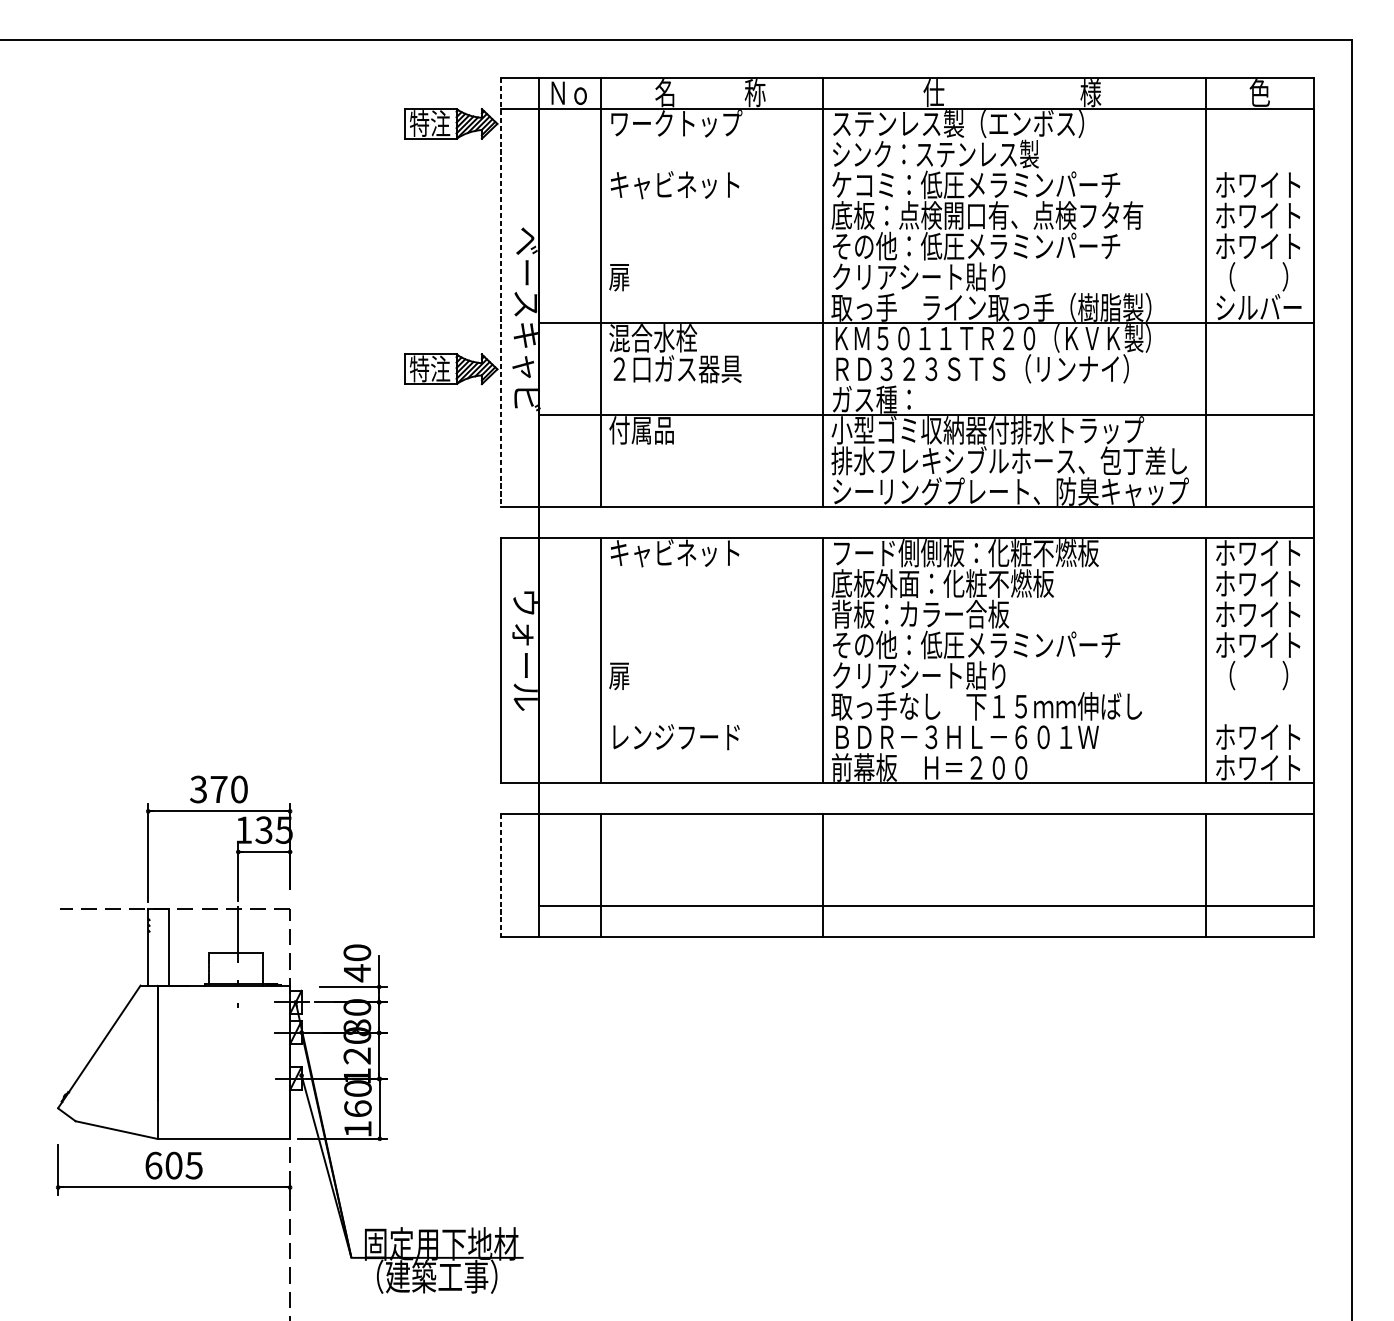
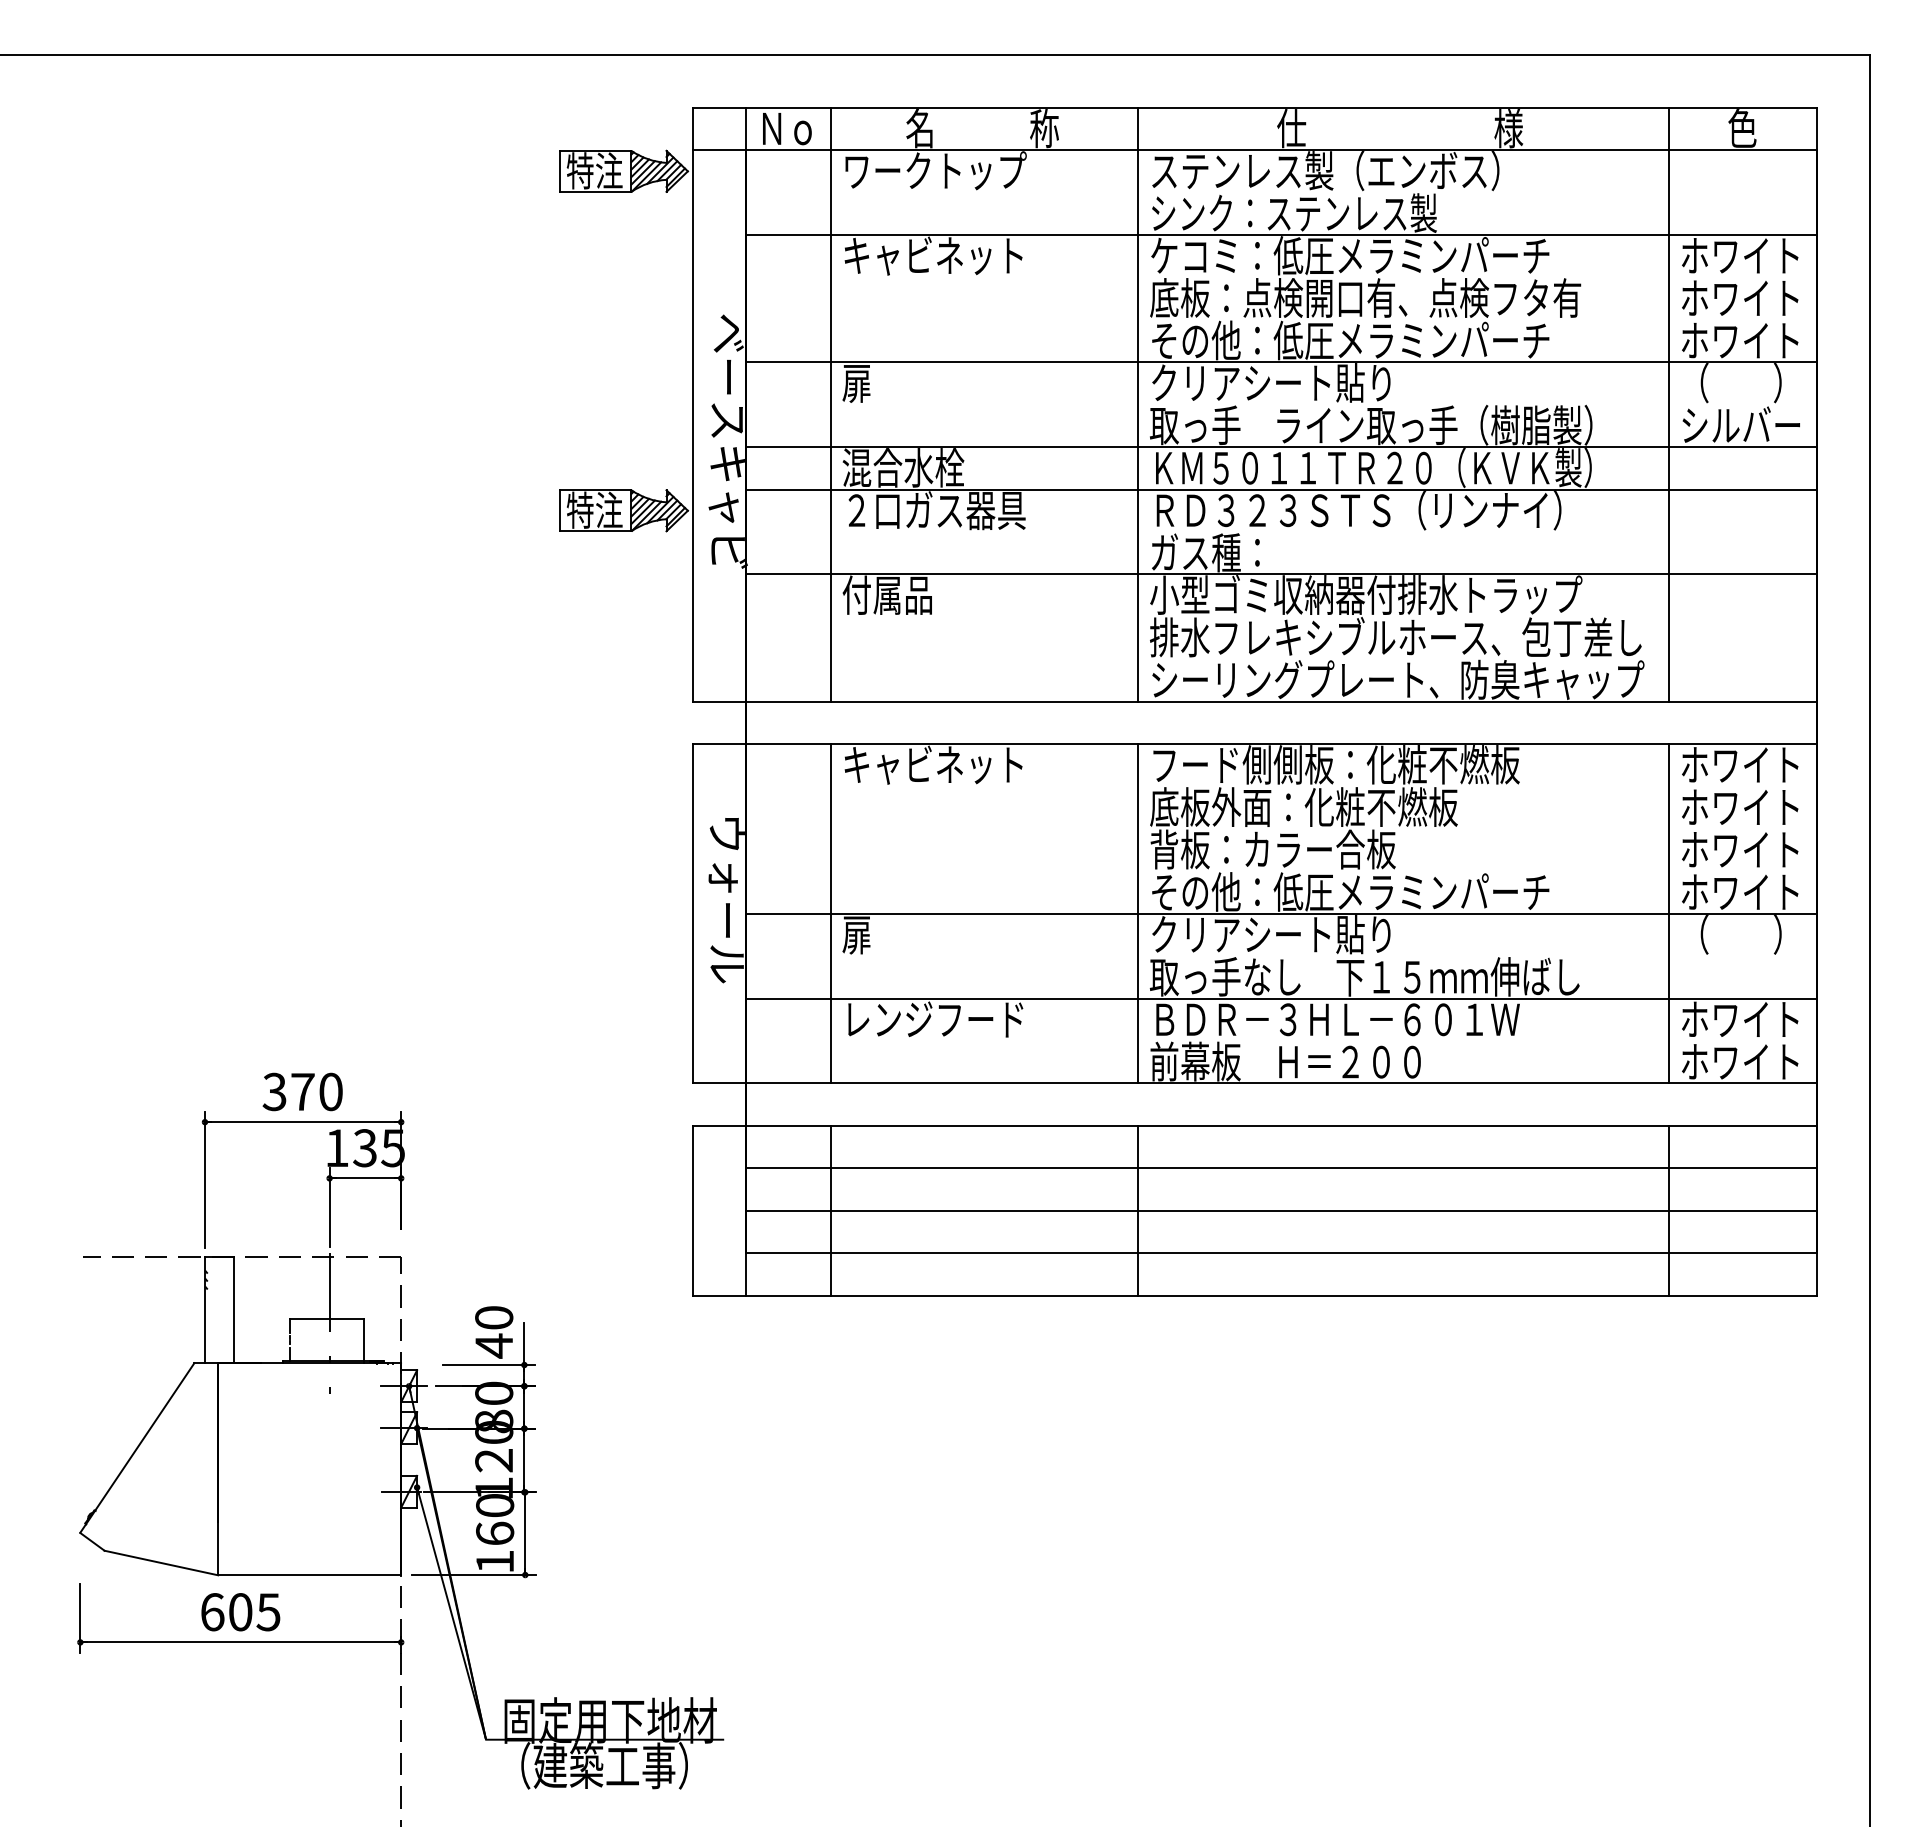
line: (926, 169) -> (1281, 234), added
line: (926, 262) -> (1281, 362), added
line: (500, 292) -> (692, 404), dashed -> solid
line: (926, 353) -> (1281, 489), added
line: (926, 660) -> (1281, 913), added
line: (926, 721) -> (1281, 998), added
line: (926, 844) -> (1281, 1168), added
line: (500, 875) -> (692, 1210), dashed -> solid
line: (926, 875) -> (1281, 1210), added

